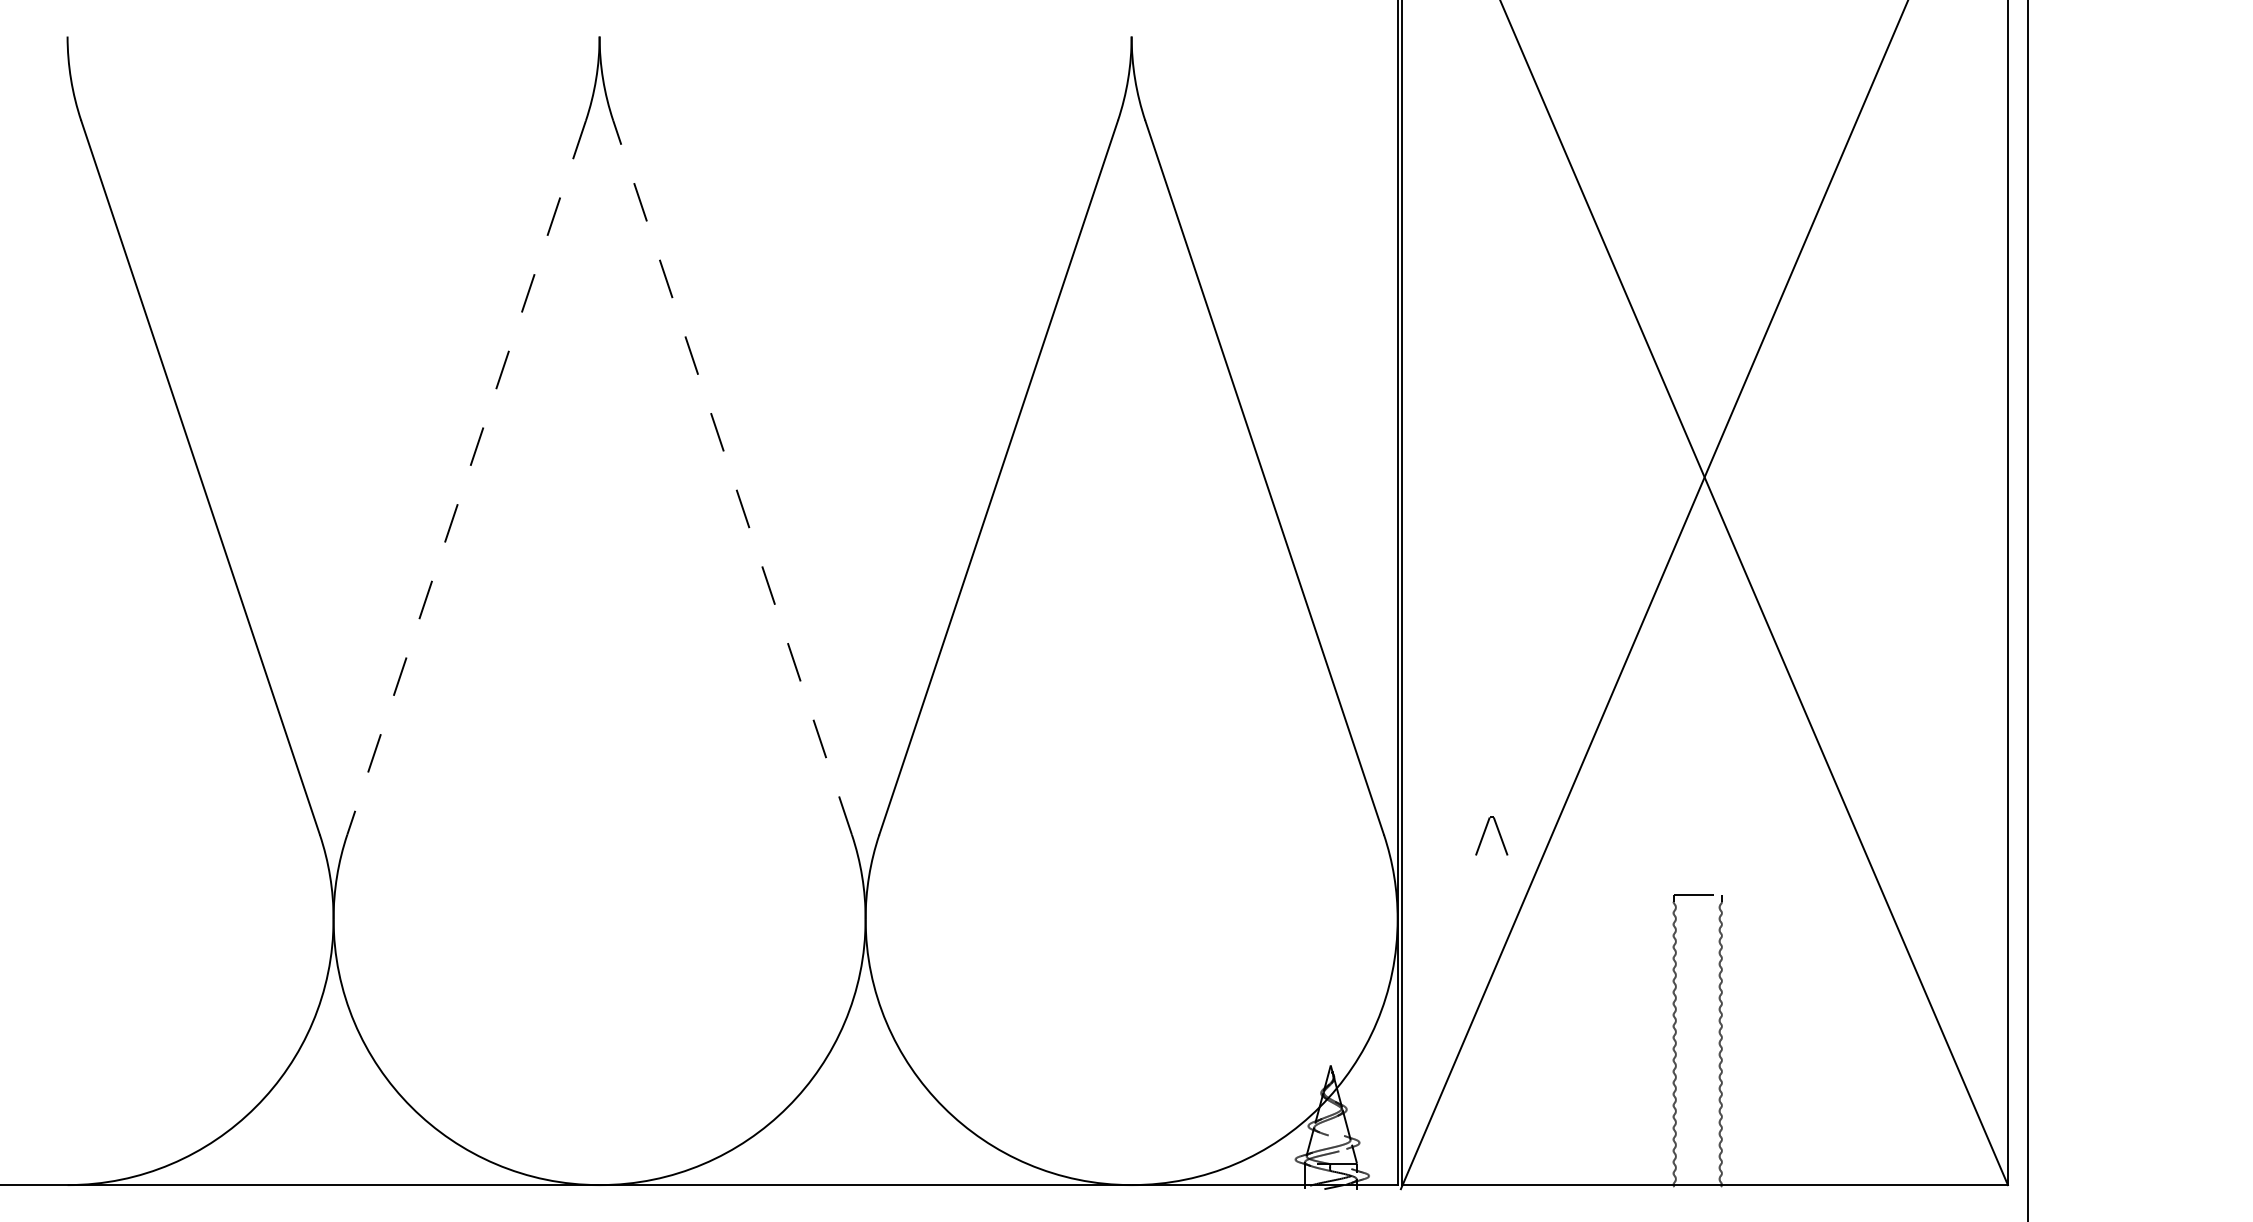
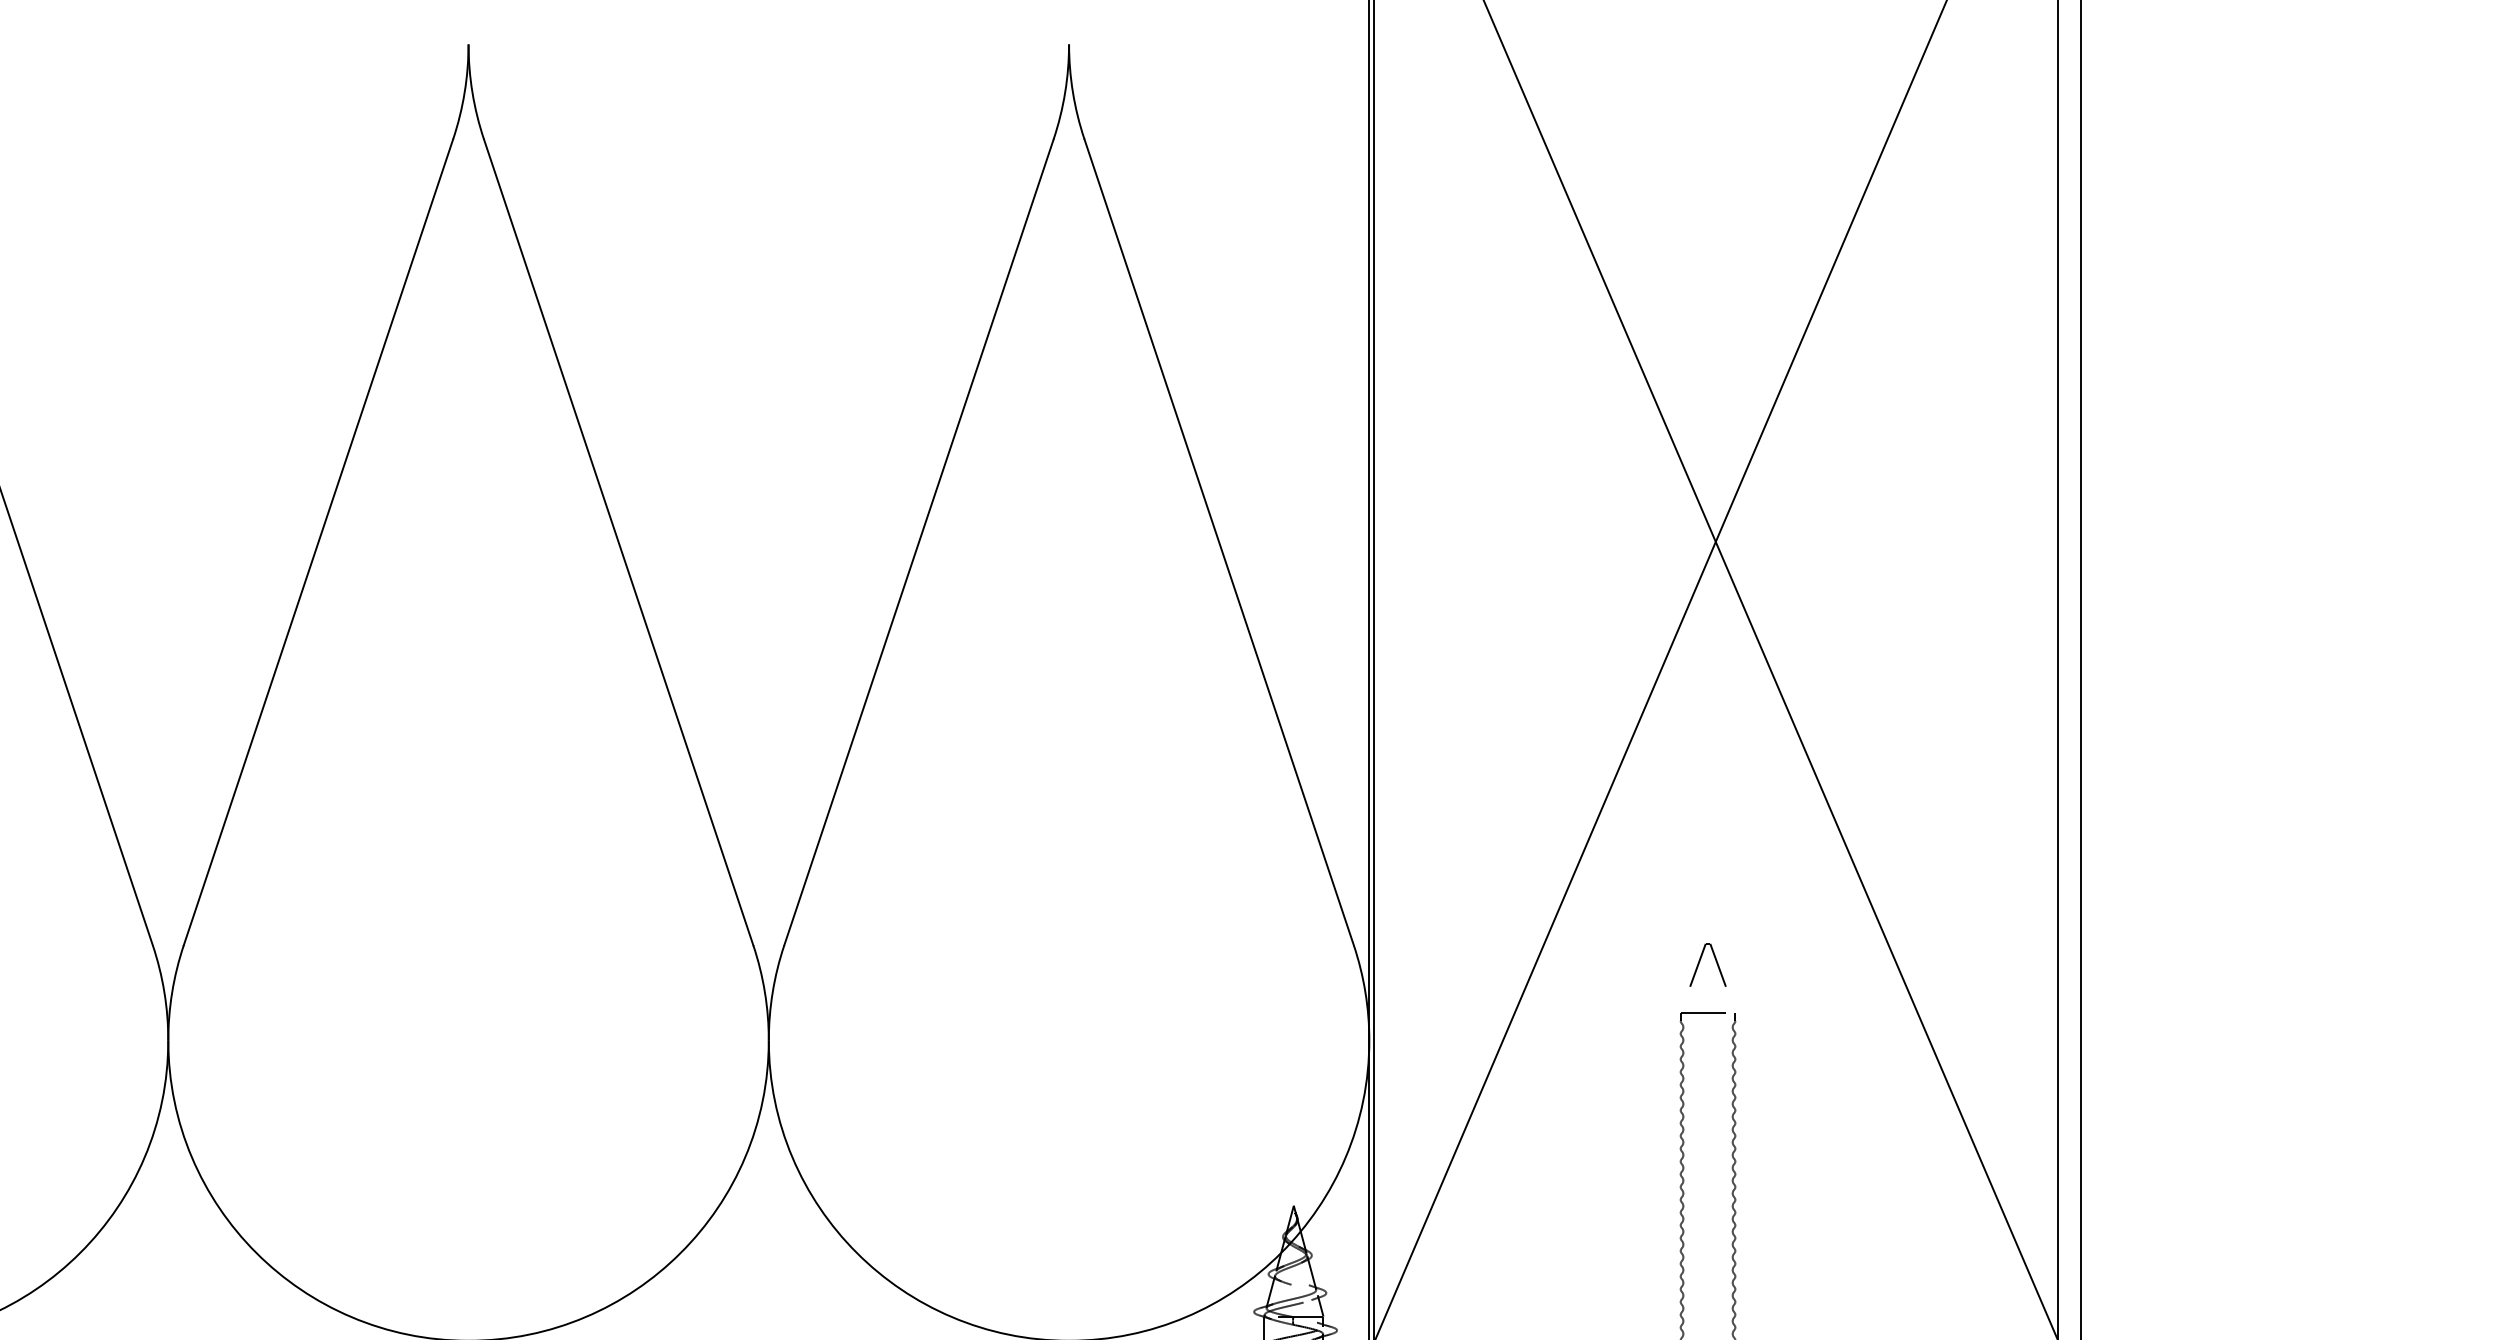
line: (732, 477) -> (618, 542), dashed -> solid
line: (466, 478) -> (318, 543), dashed -> solid
part: (1485, 832) -> (1700, 960), moved

